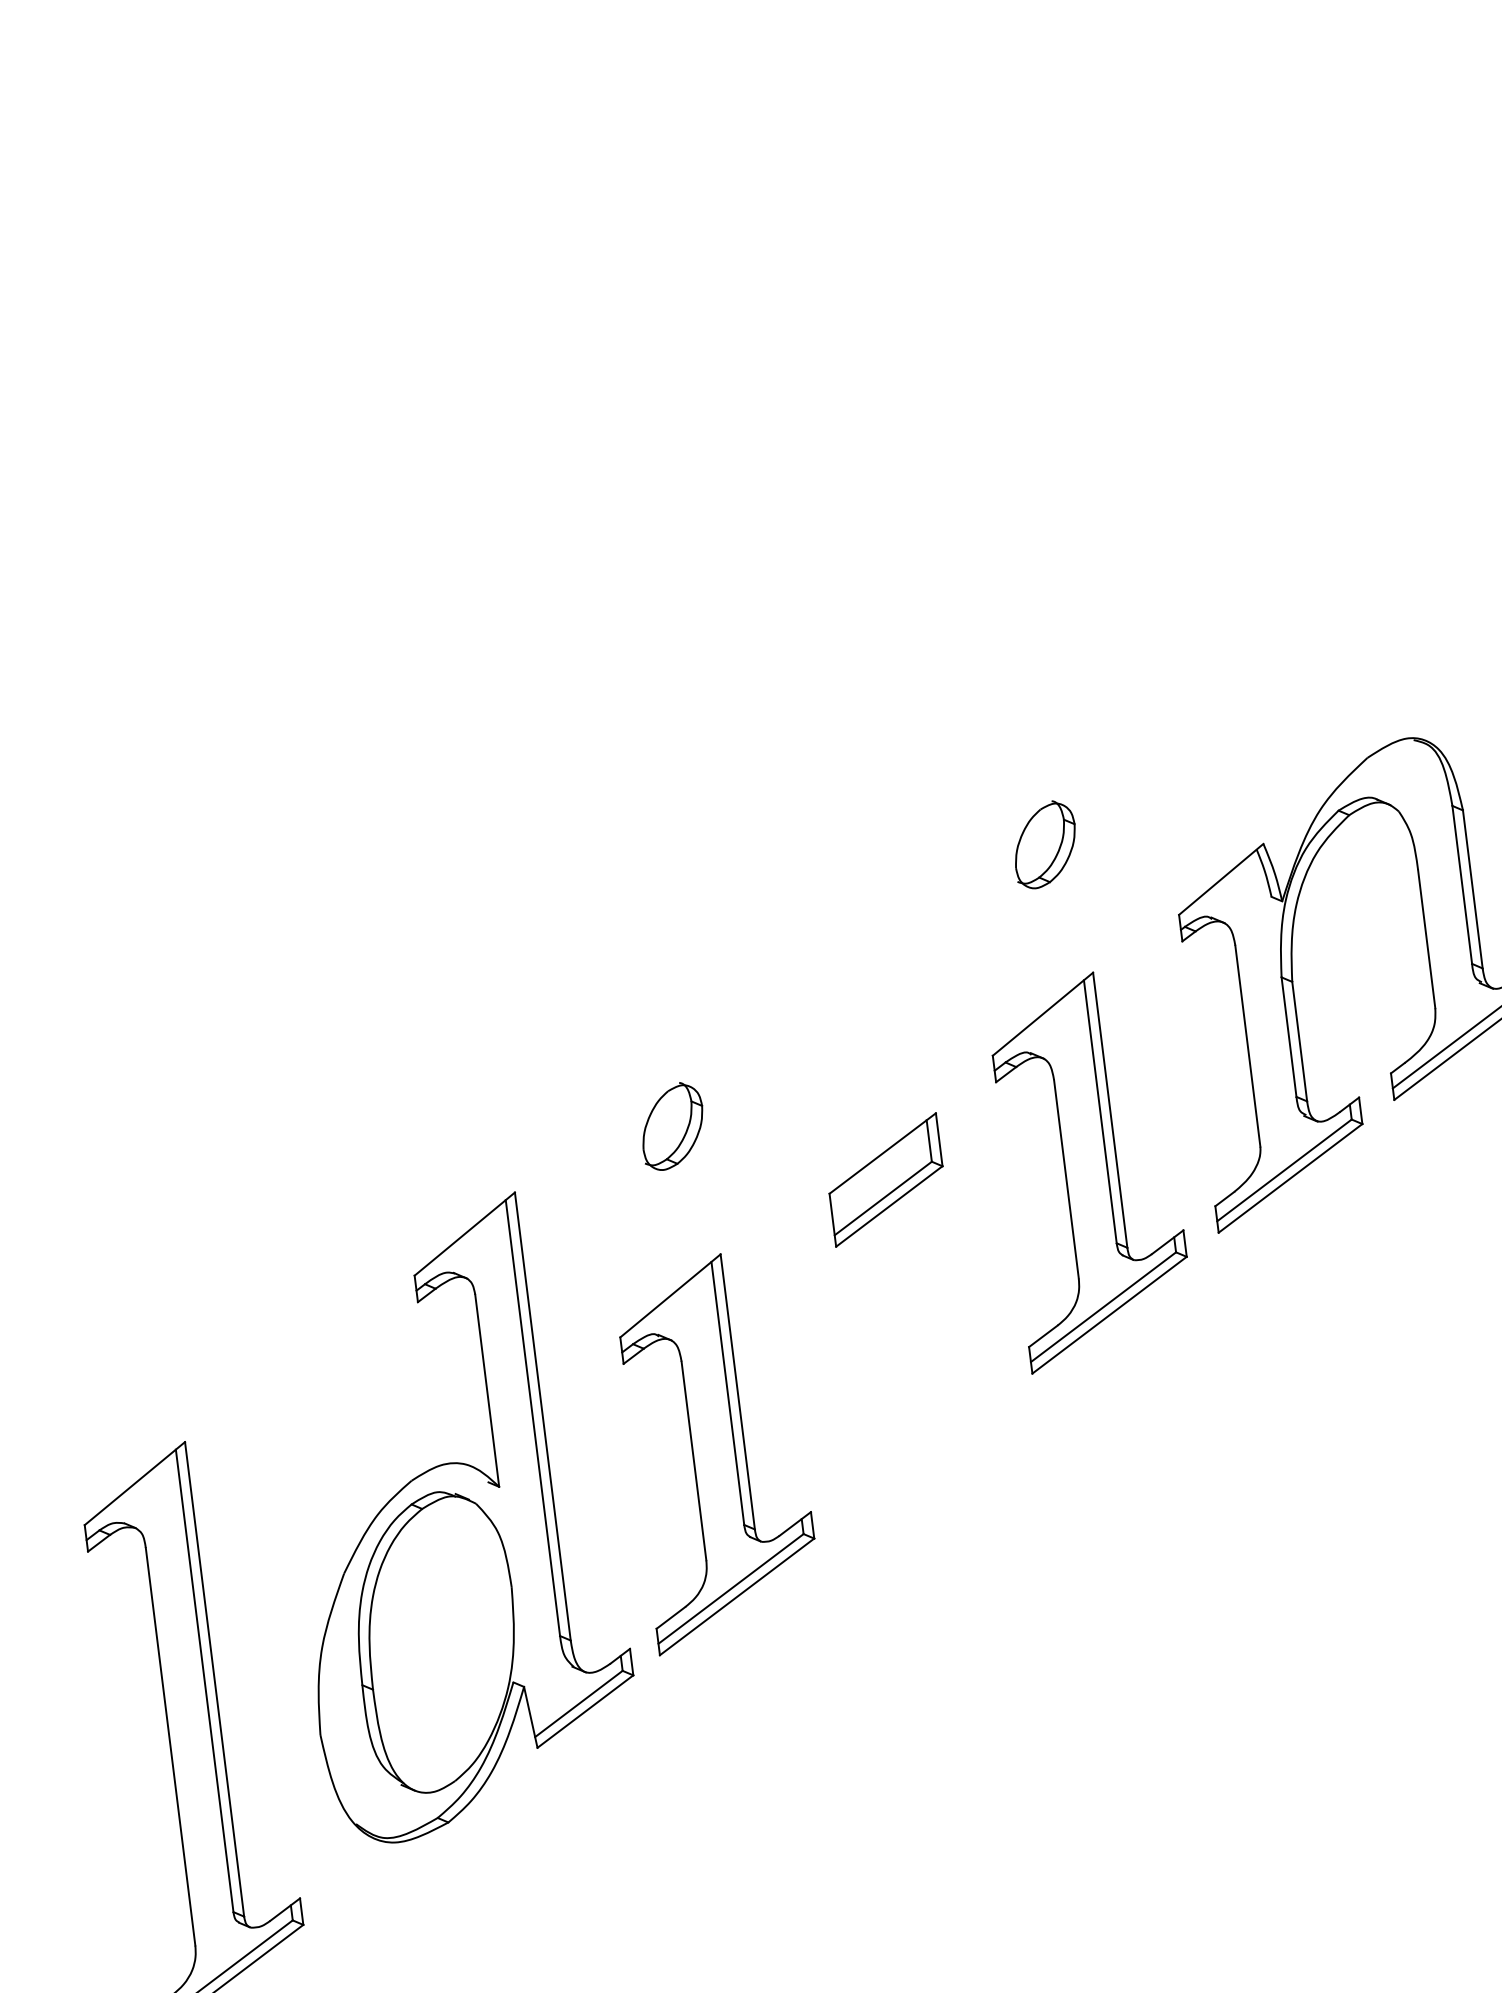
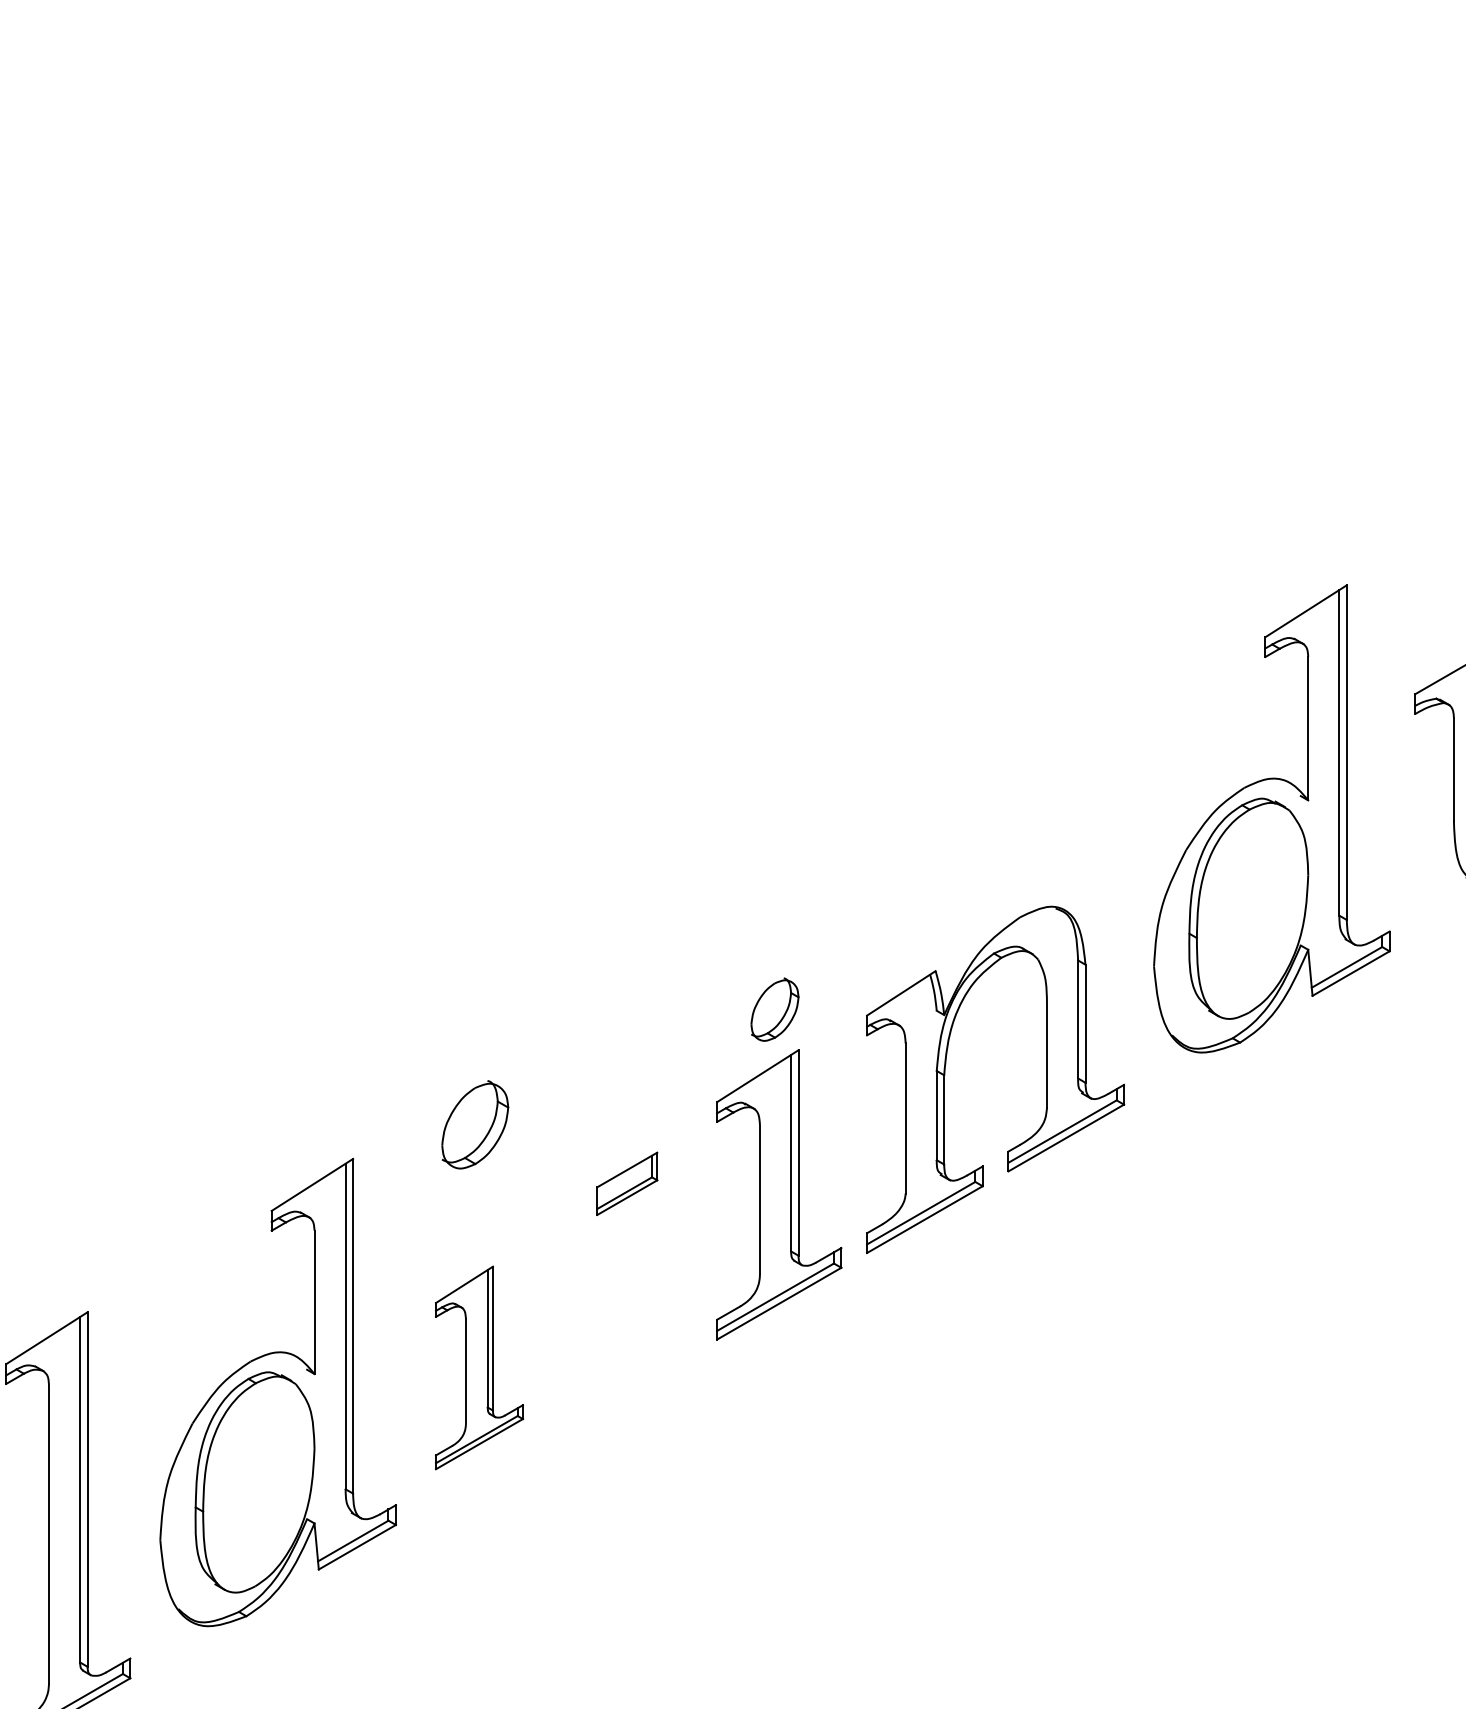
part: (1044, 844) -> (774, 1009), moved
part: (671, 1126) -> (474, 1124), size x1.4
part: (886, 1179) -> (627, 1183), size x0.7
part: (718, 1450) -> (479, 1367), size x0.7

